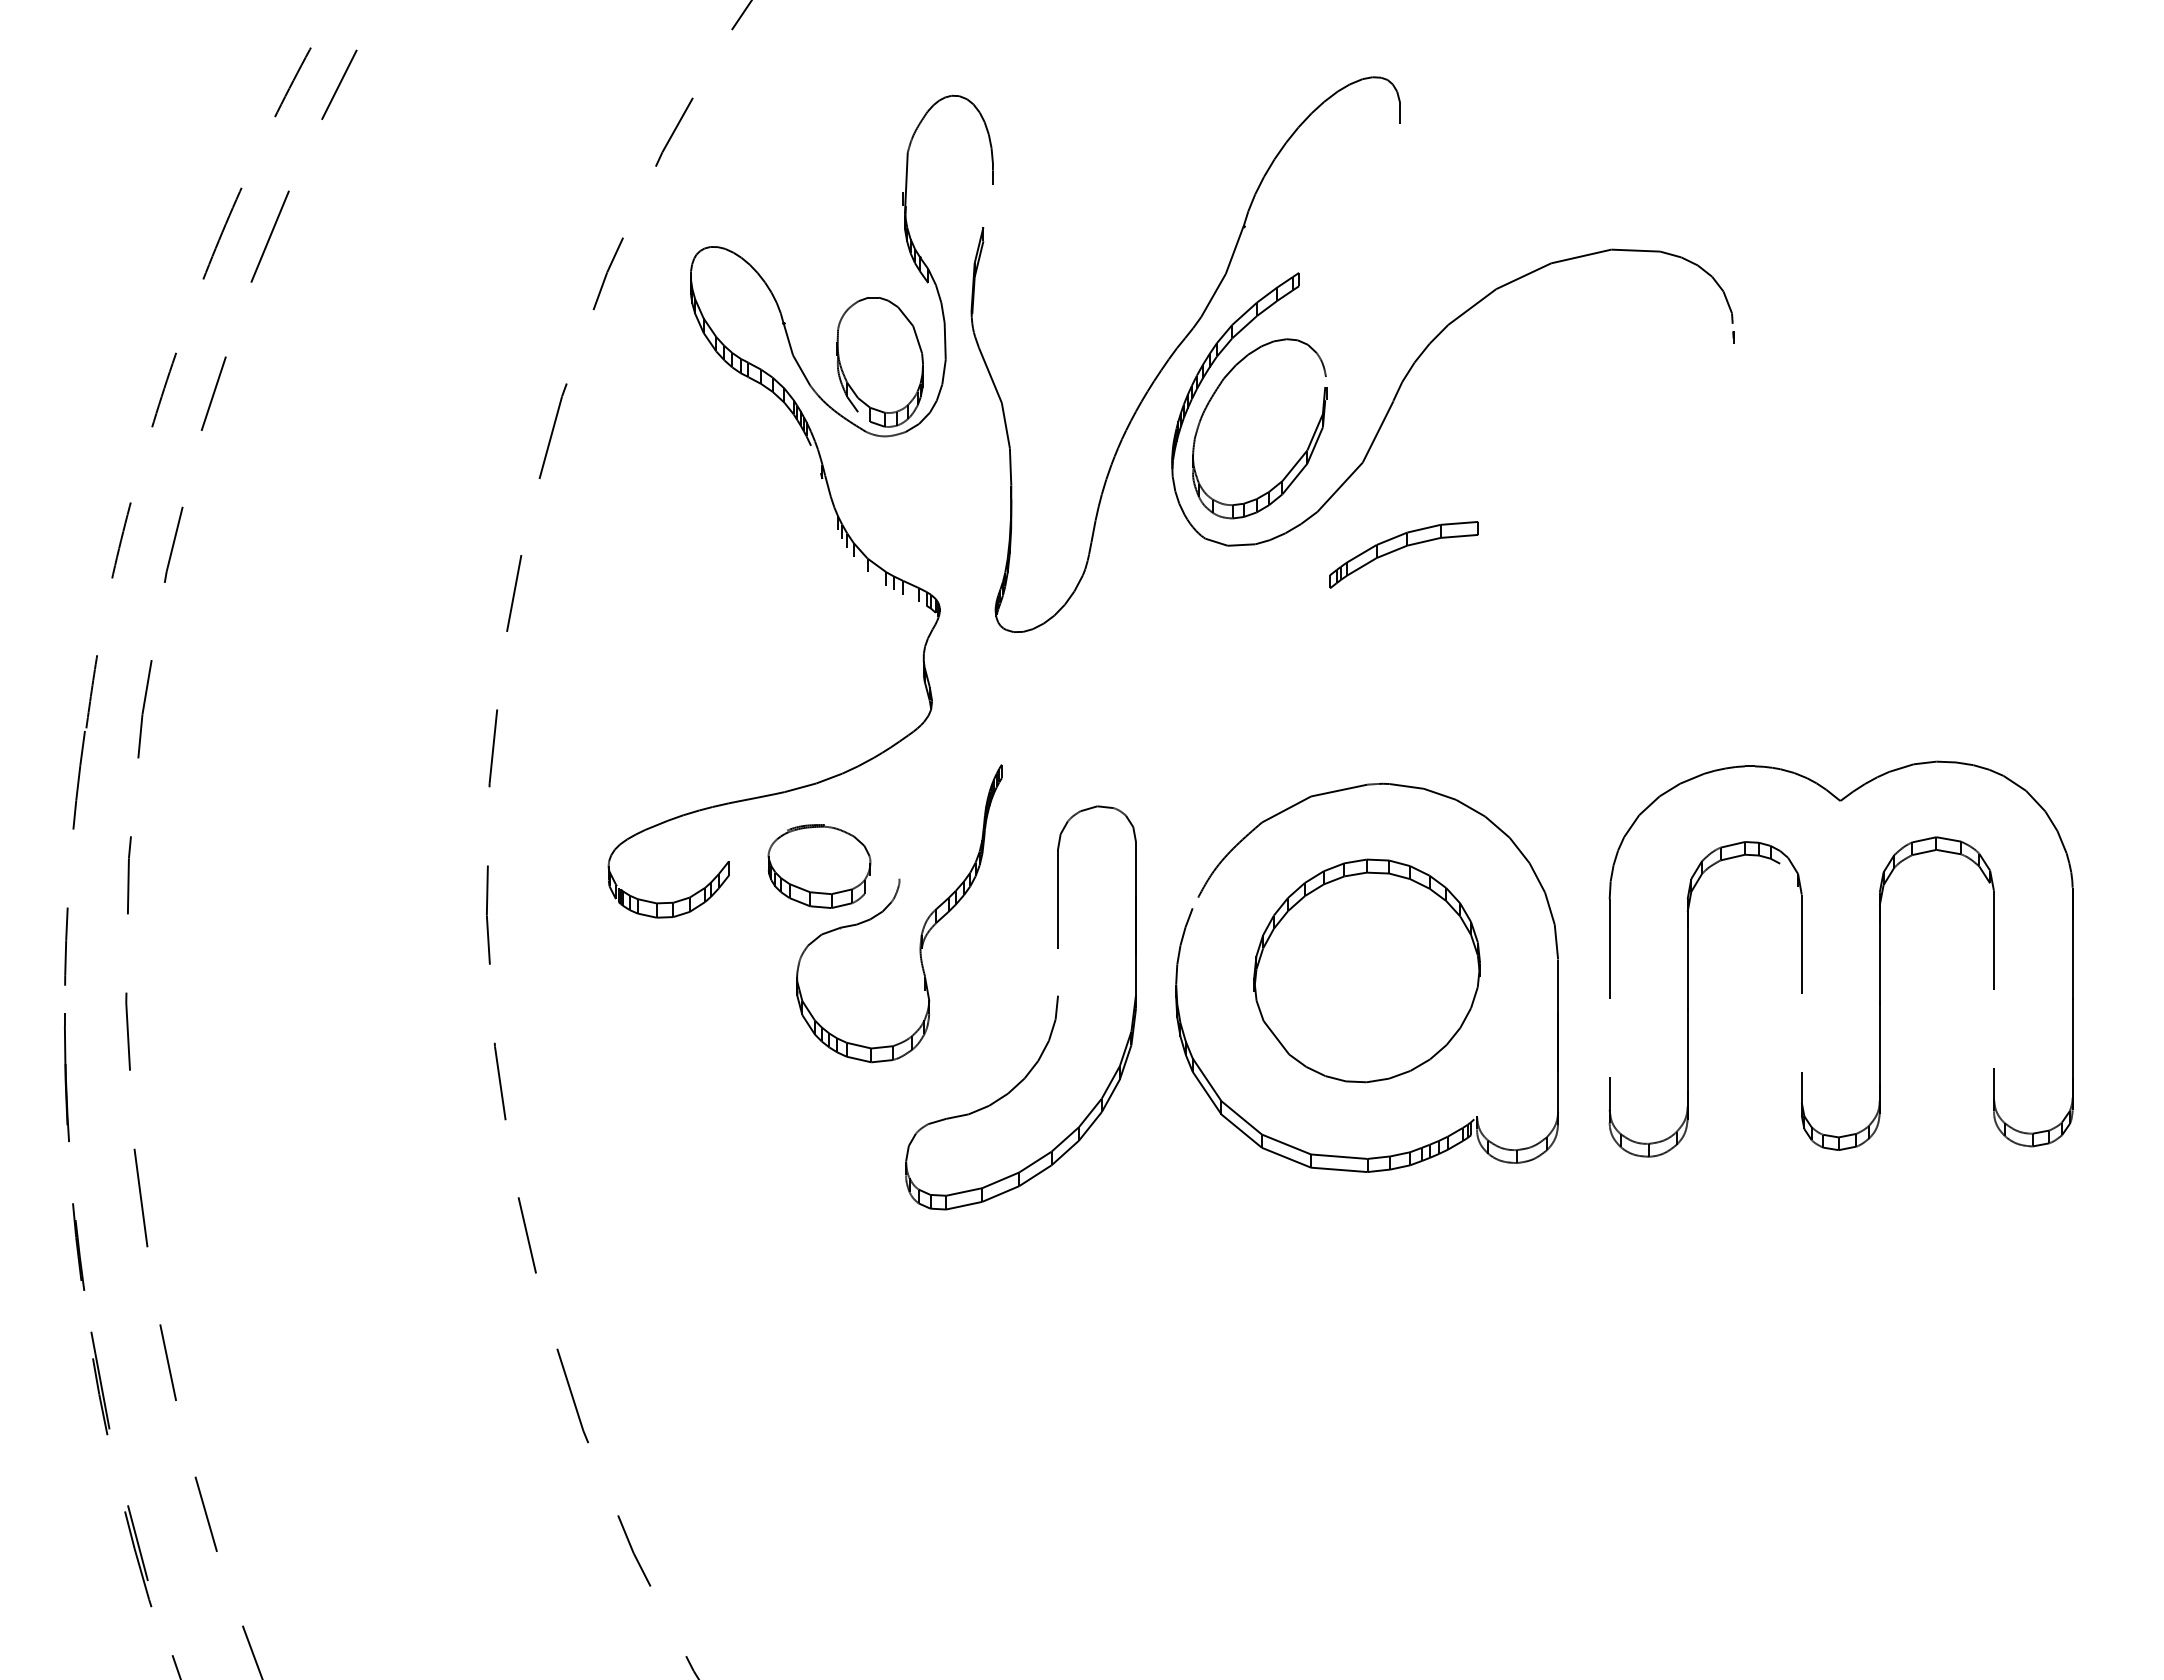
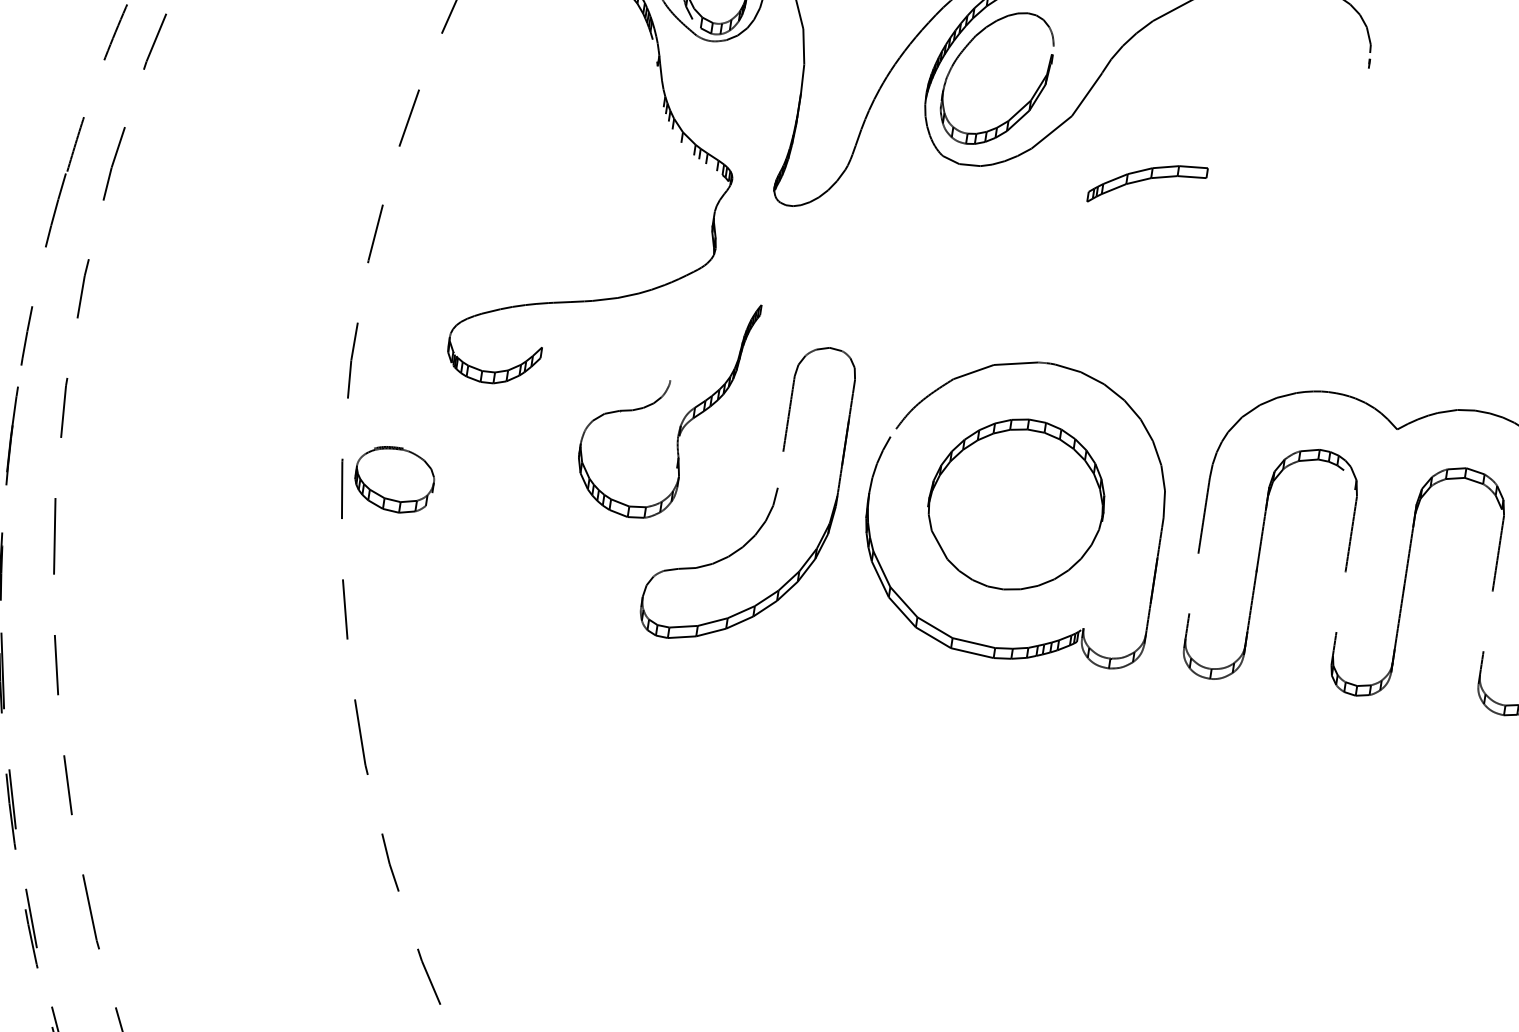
part: (1403, 554) -> (1147, 184), moved
part: (819, 866) -> (394, 479), moved

